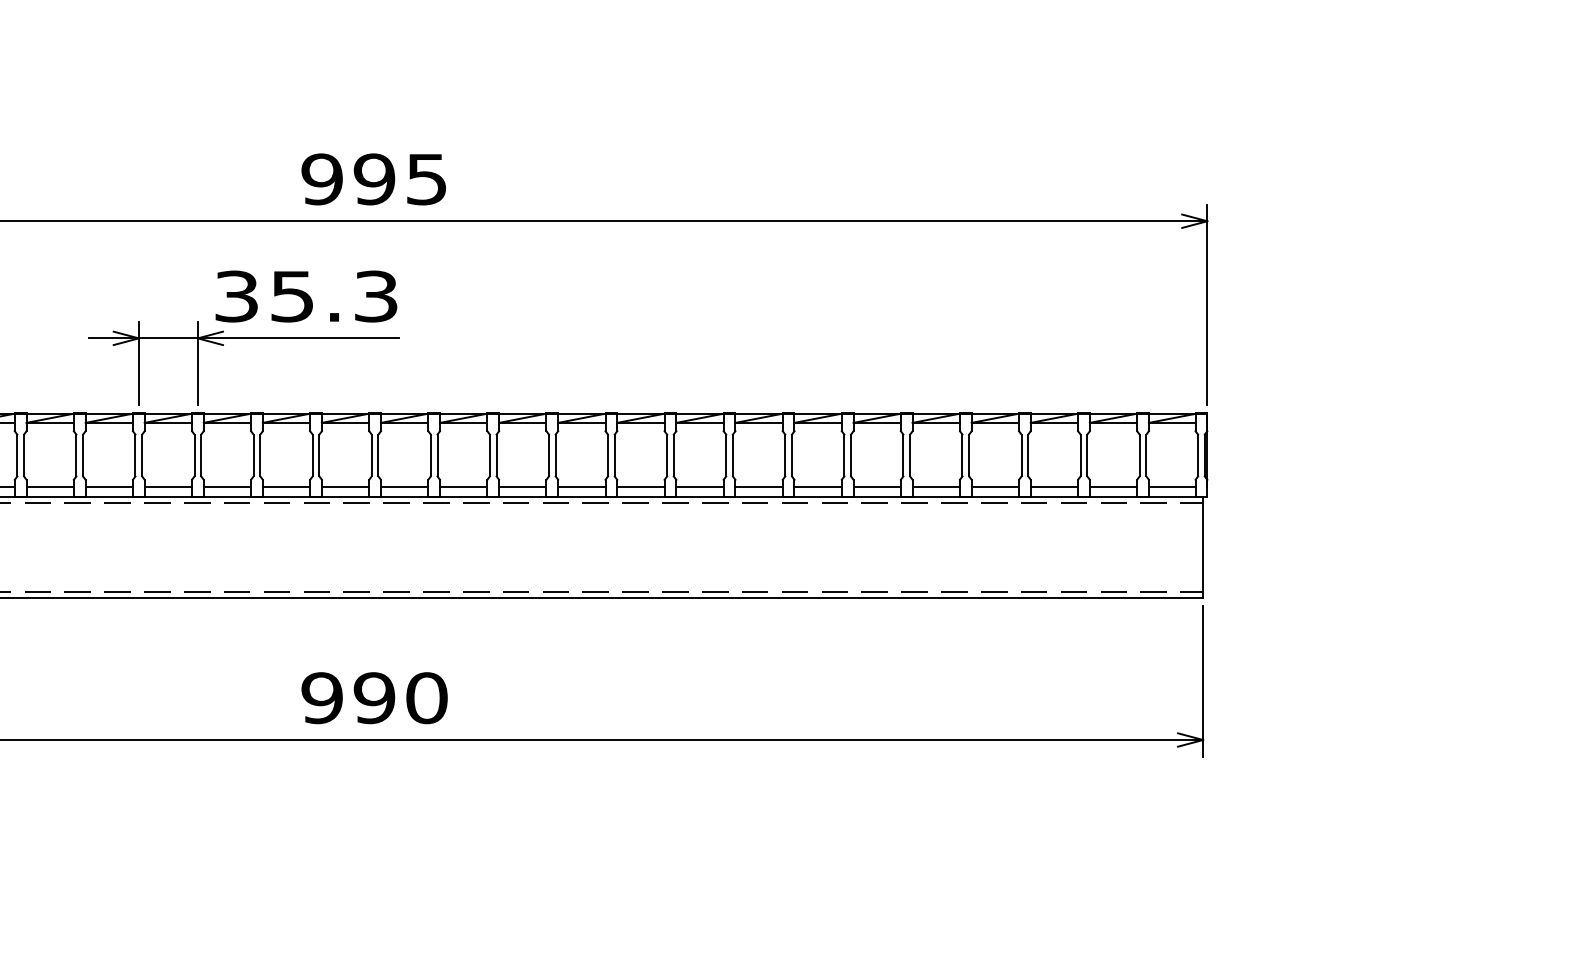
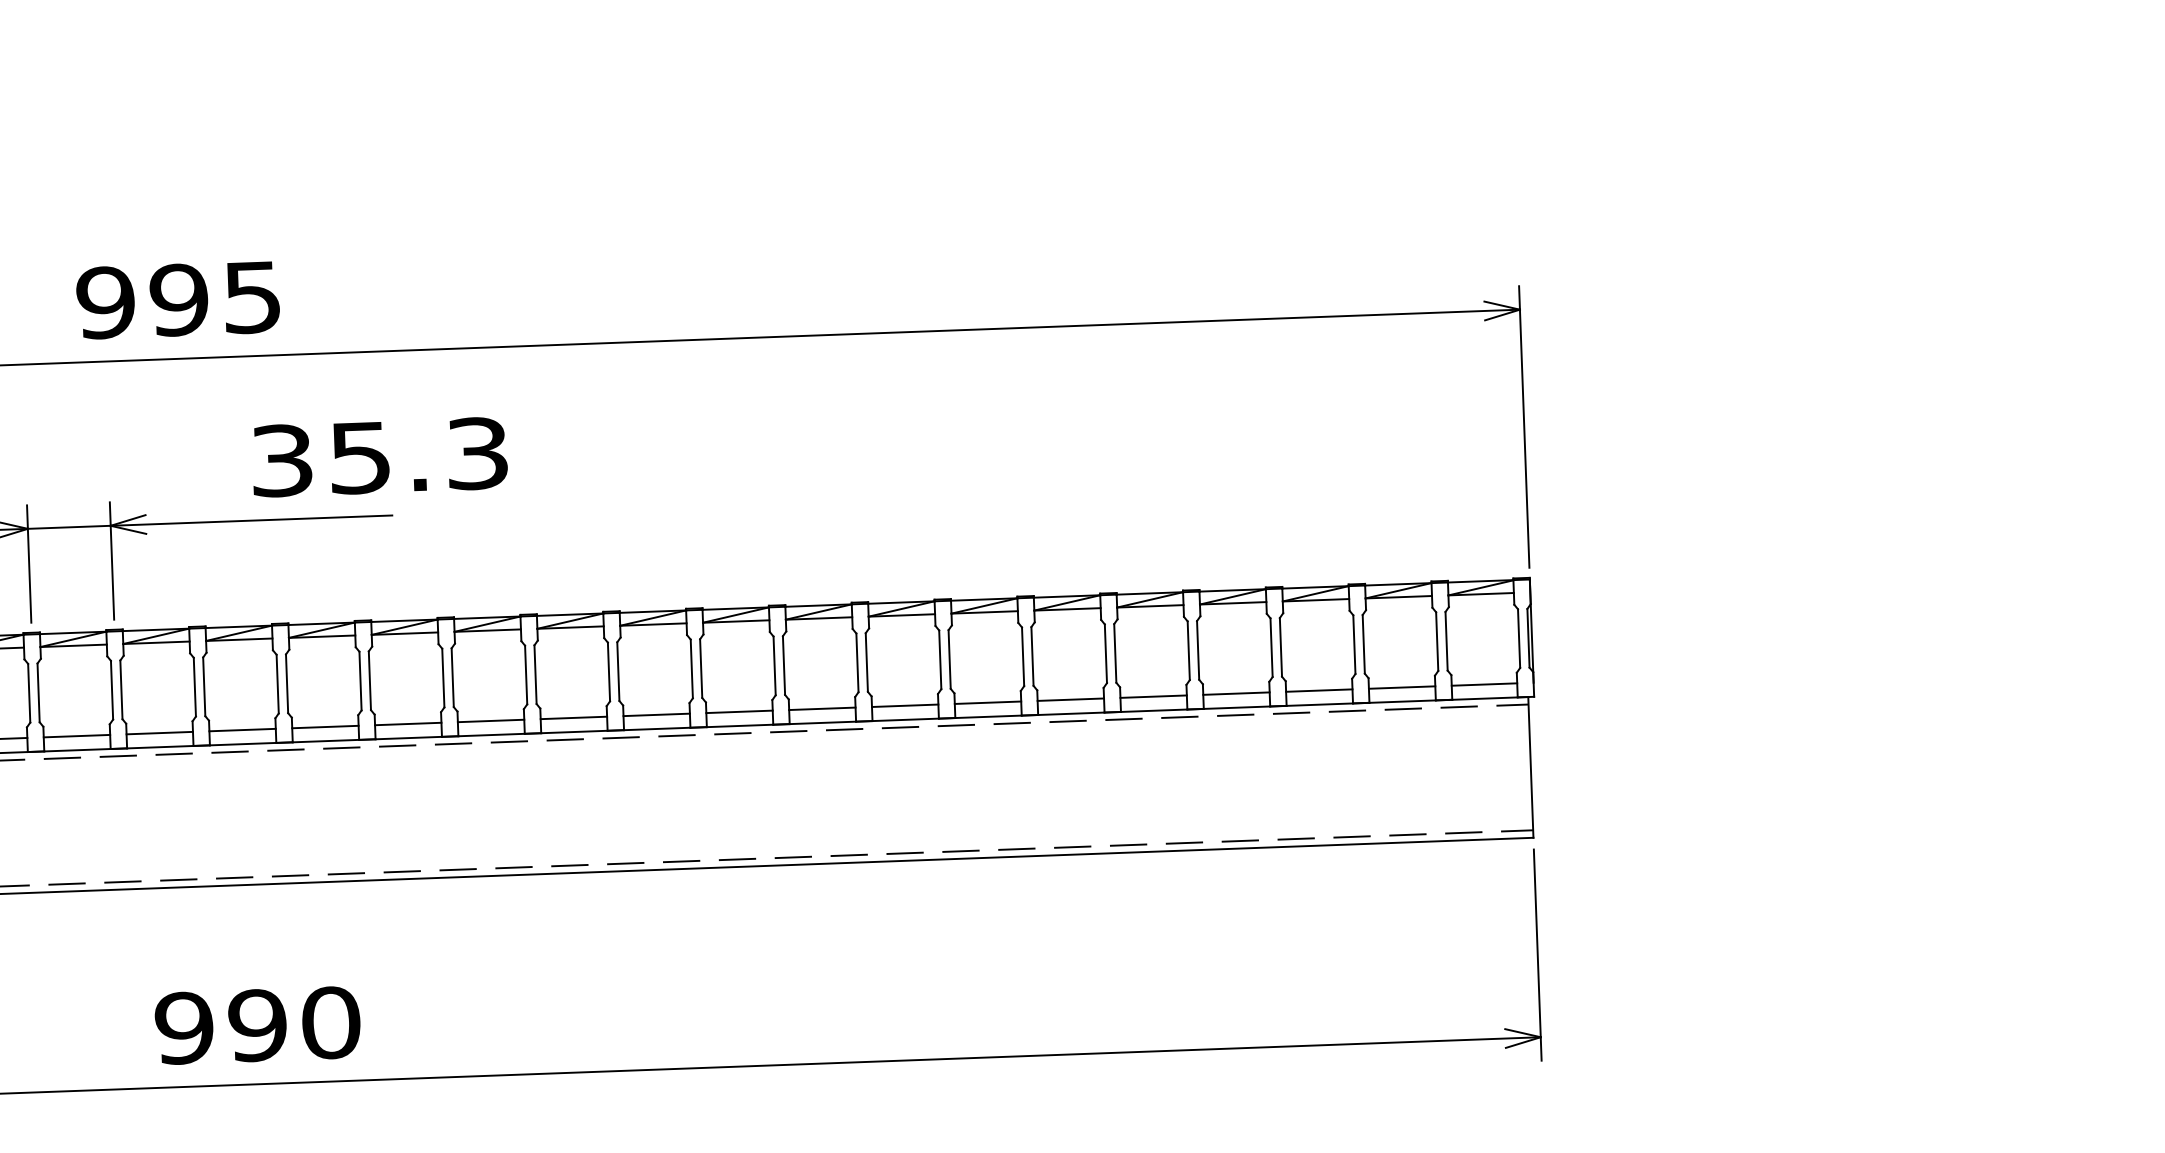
text: (373, 179) -> (177, 300), moved
text: (306, 296) -> (380, 457), moved
text: (374, 698) -> (257, 1026), moved

